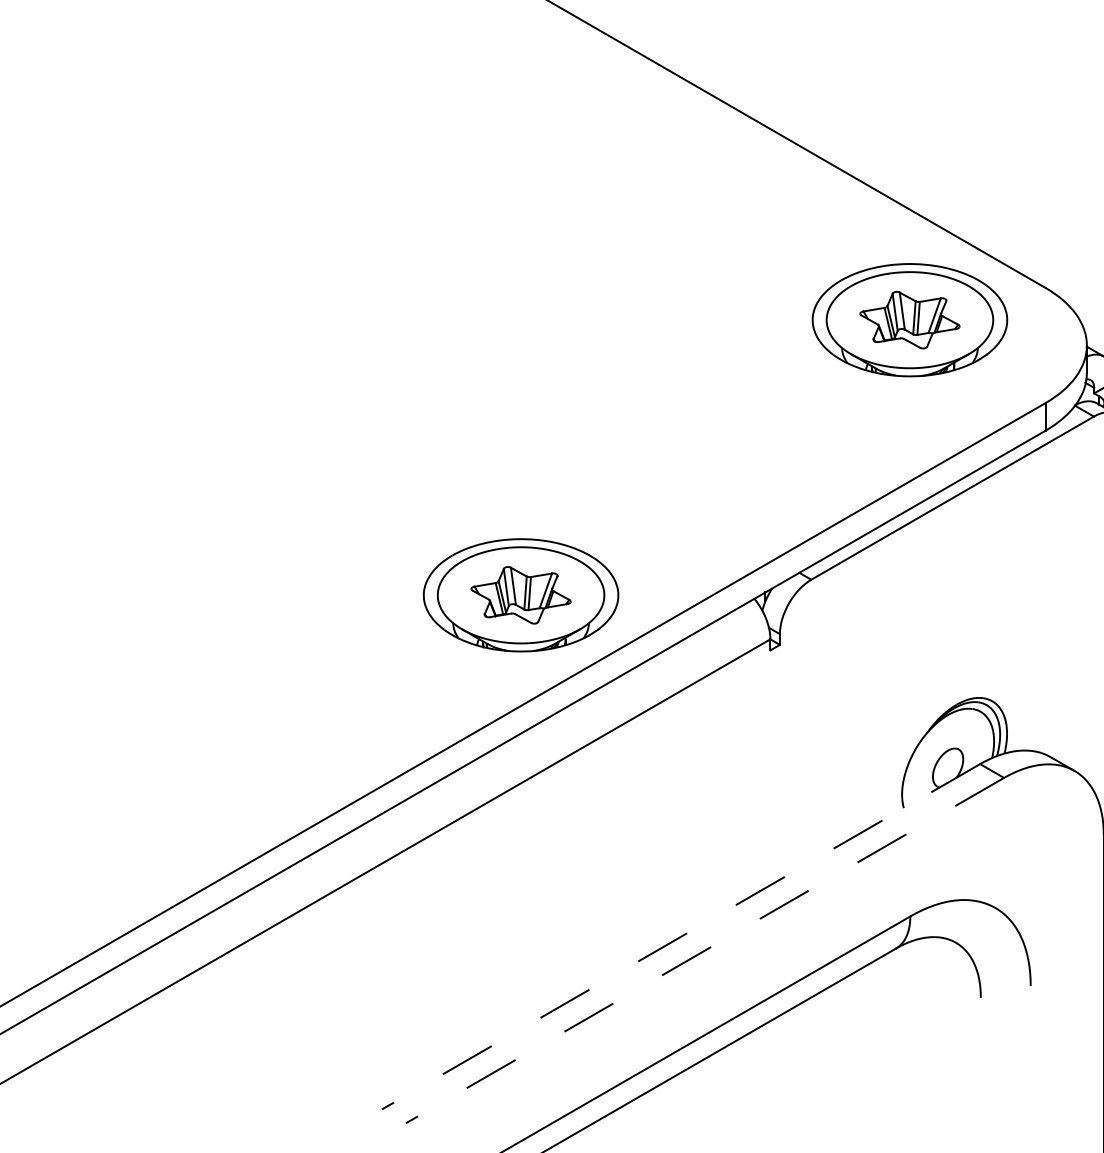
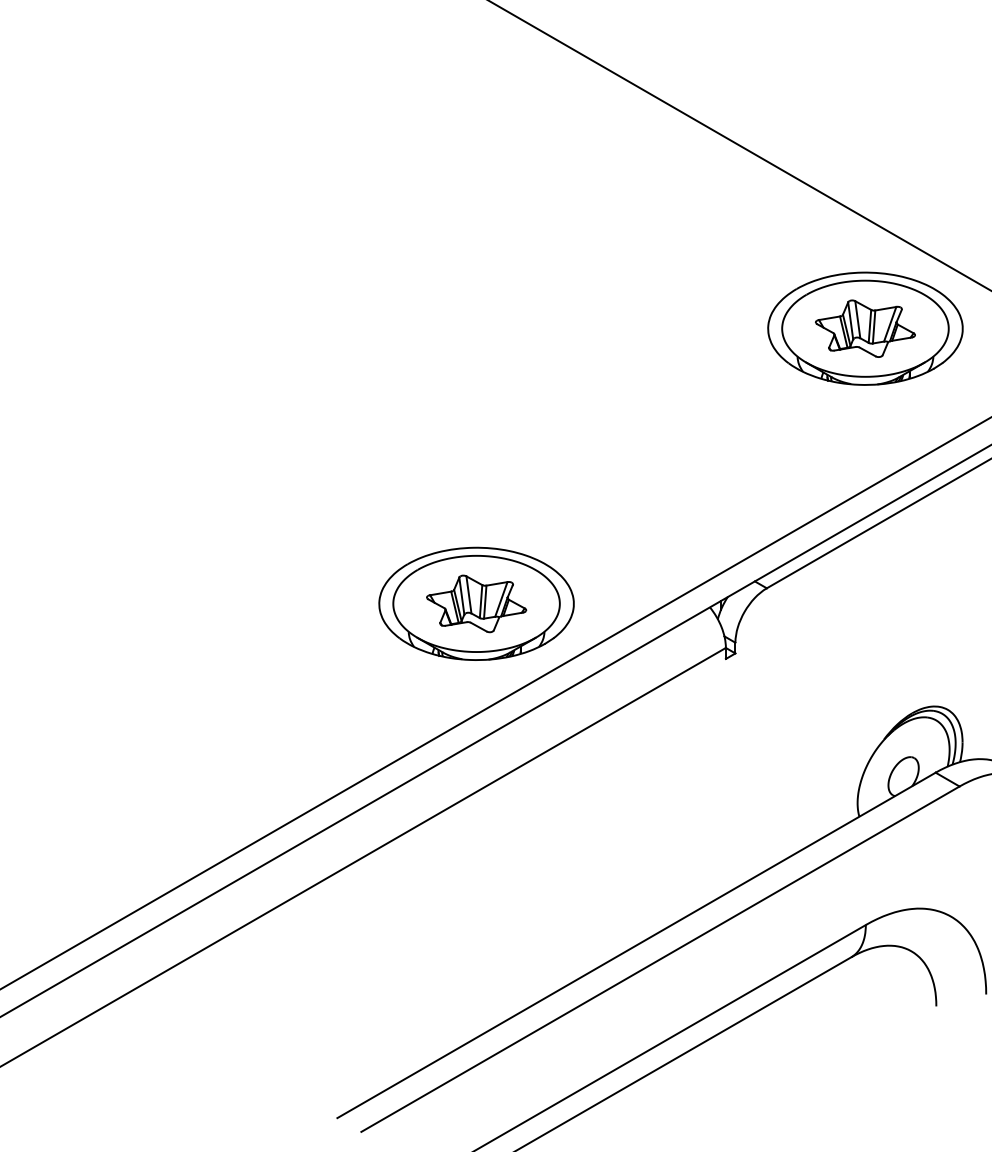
line: (680, 937) -> (636, 946), dashed -> solid
line: (704, 950) -> (660, 959), dashed -> solid

